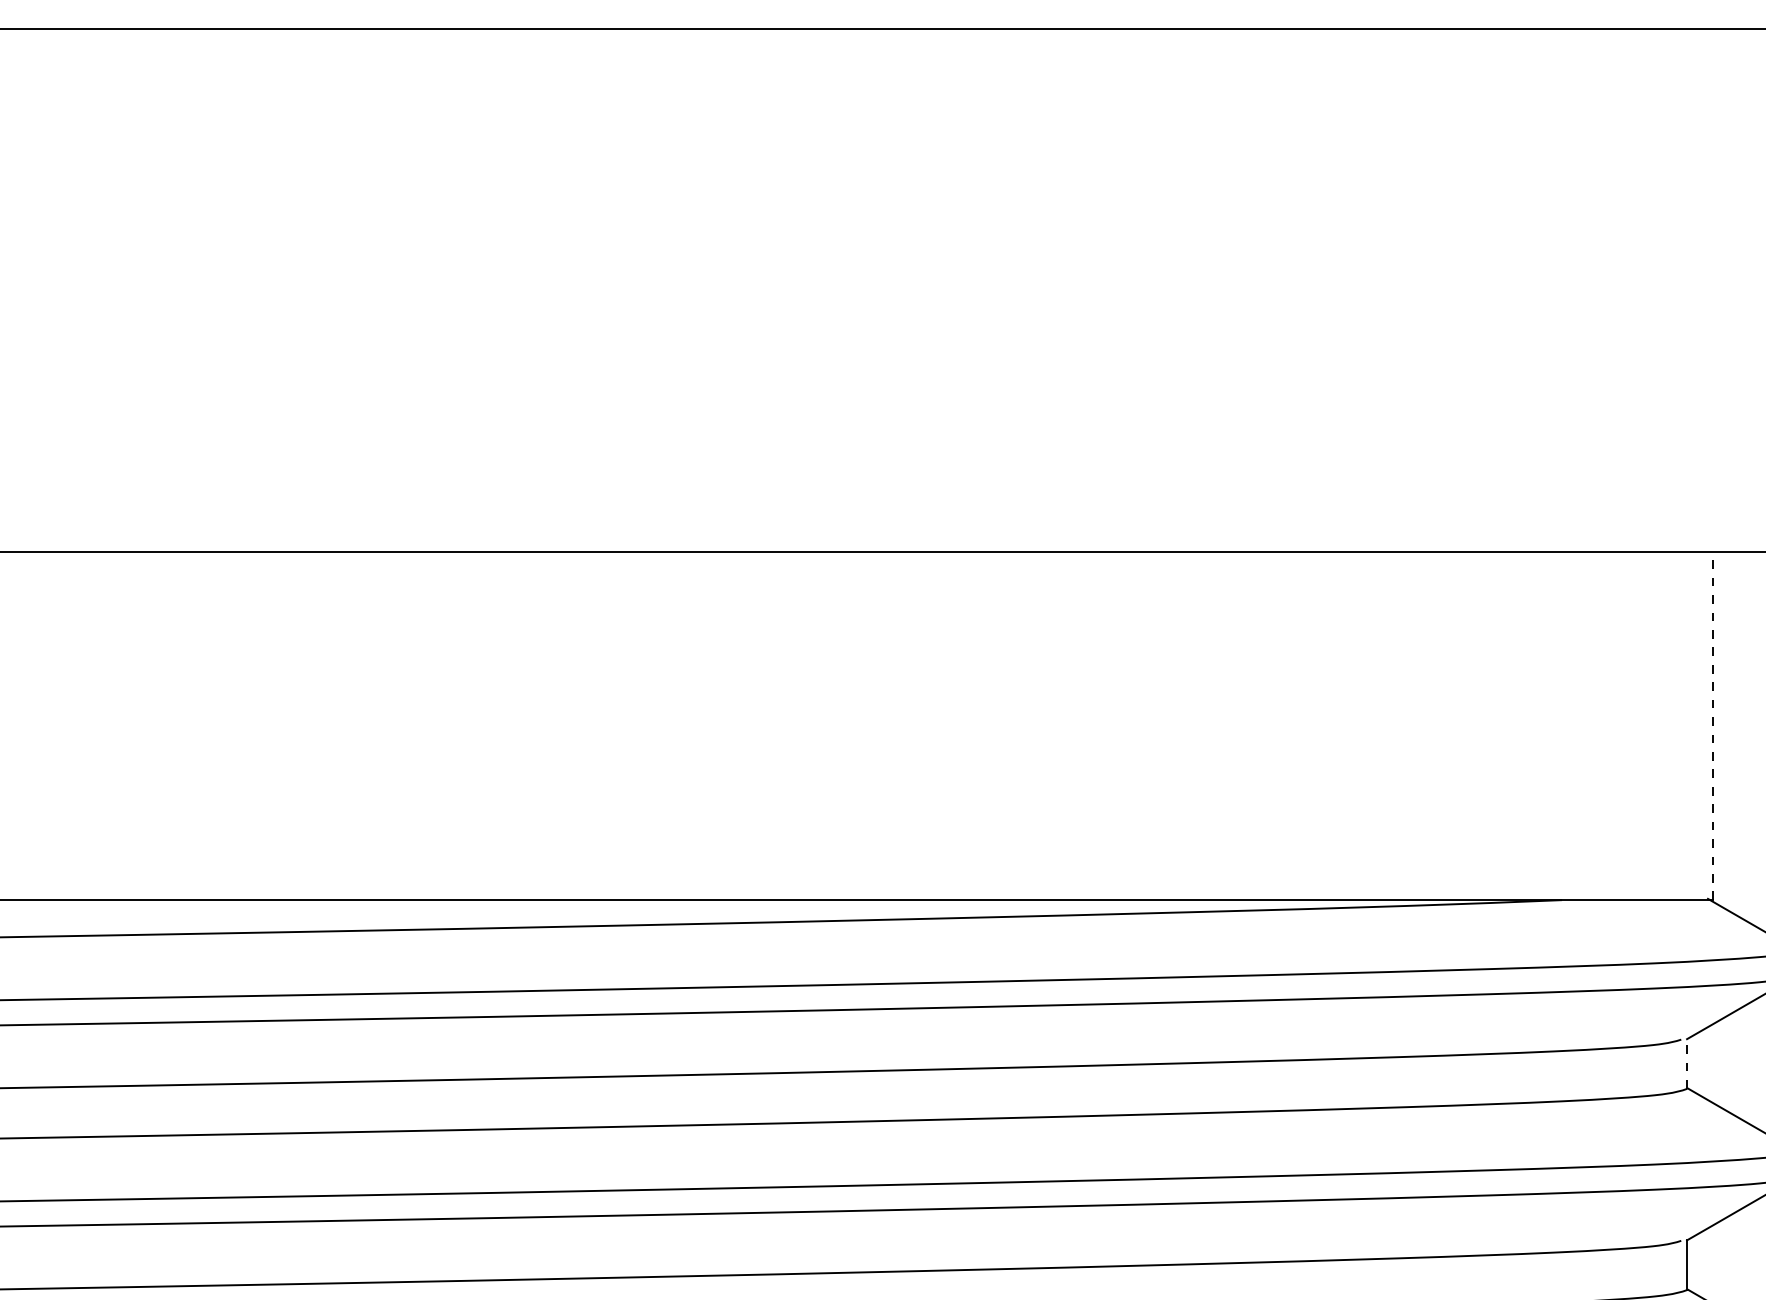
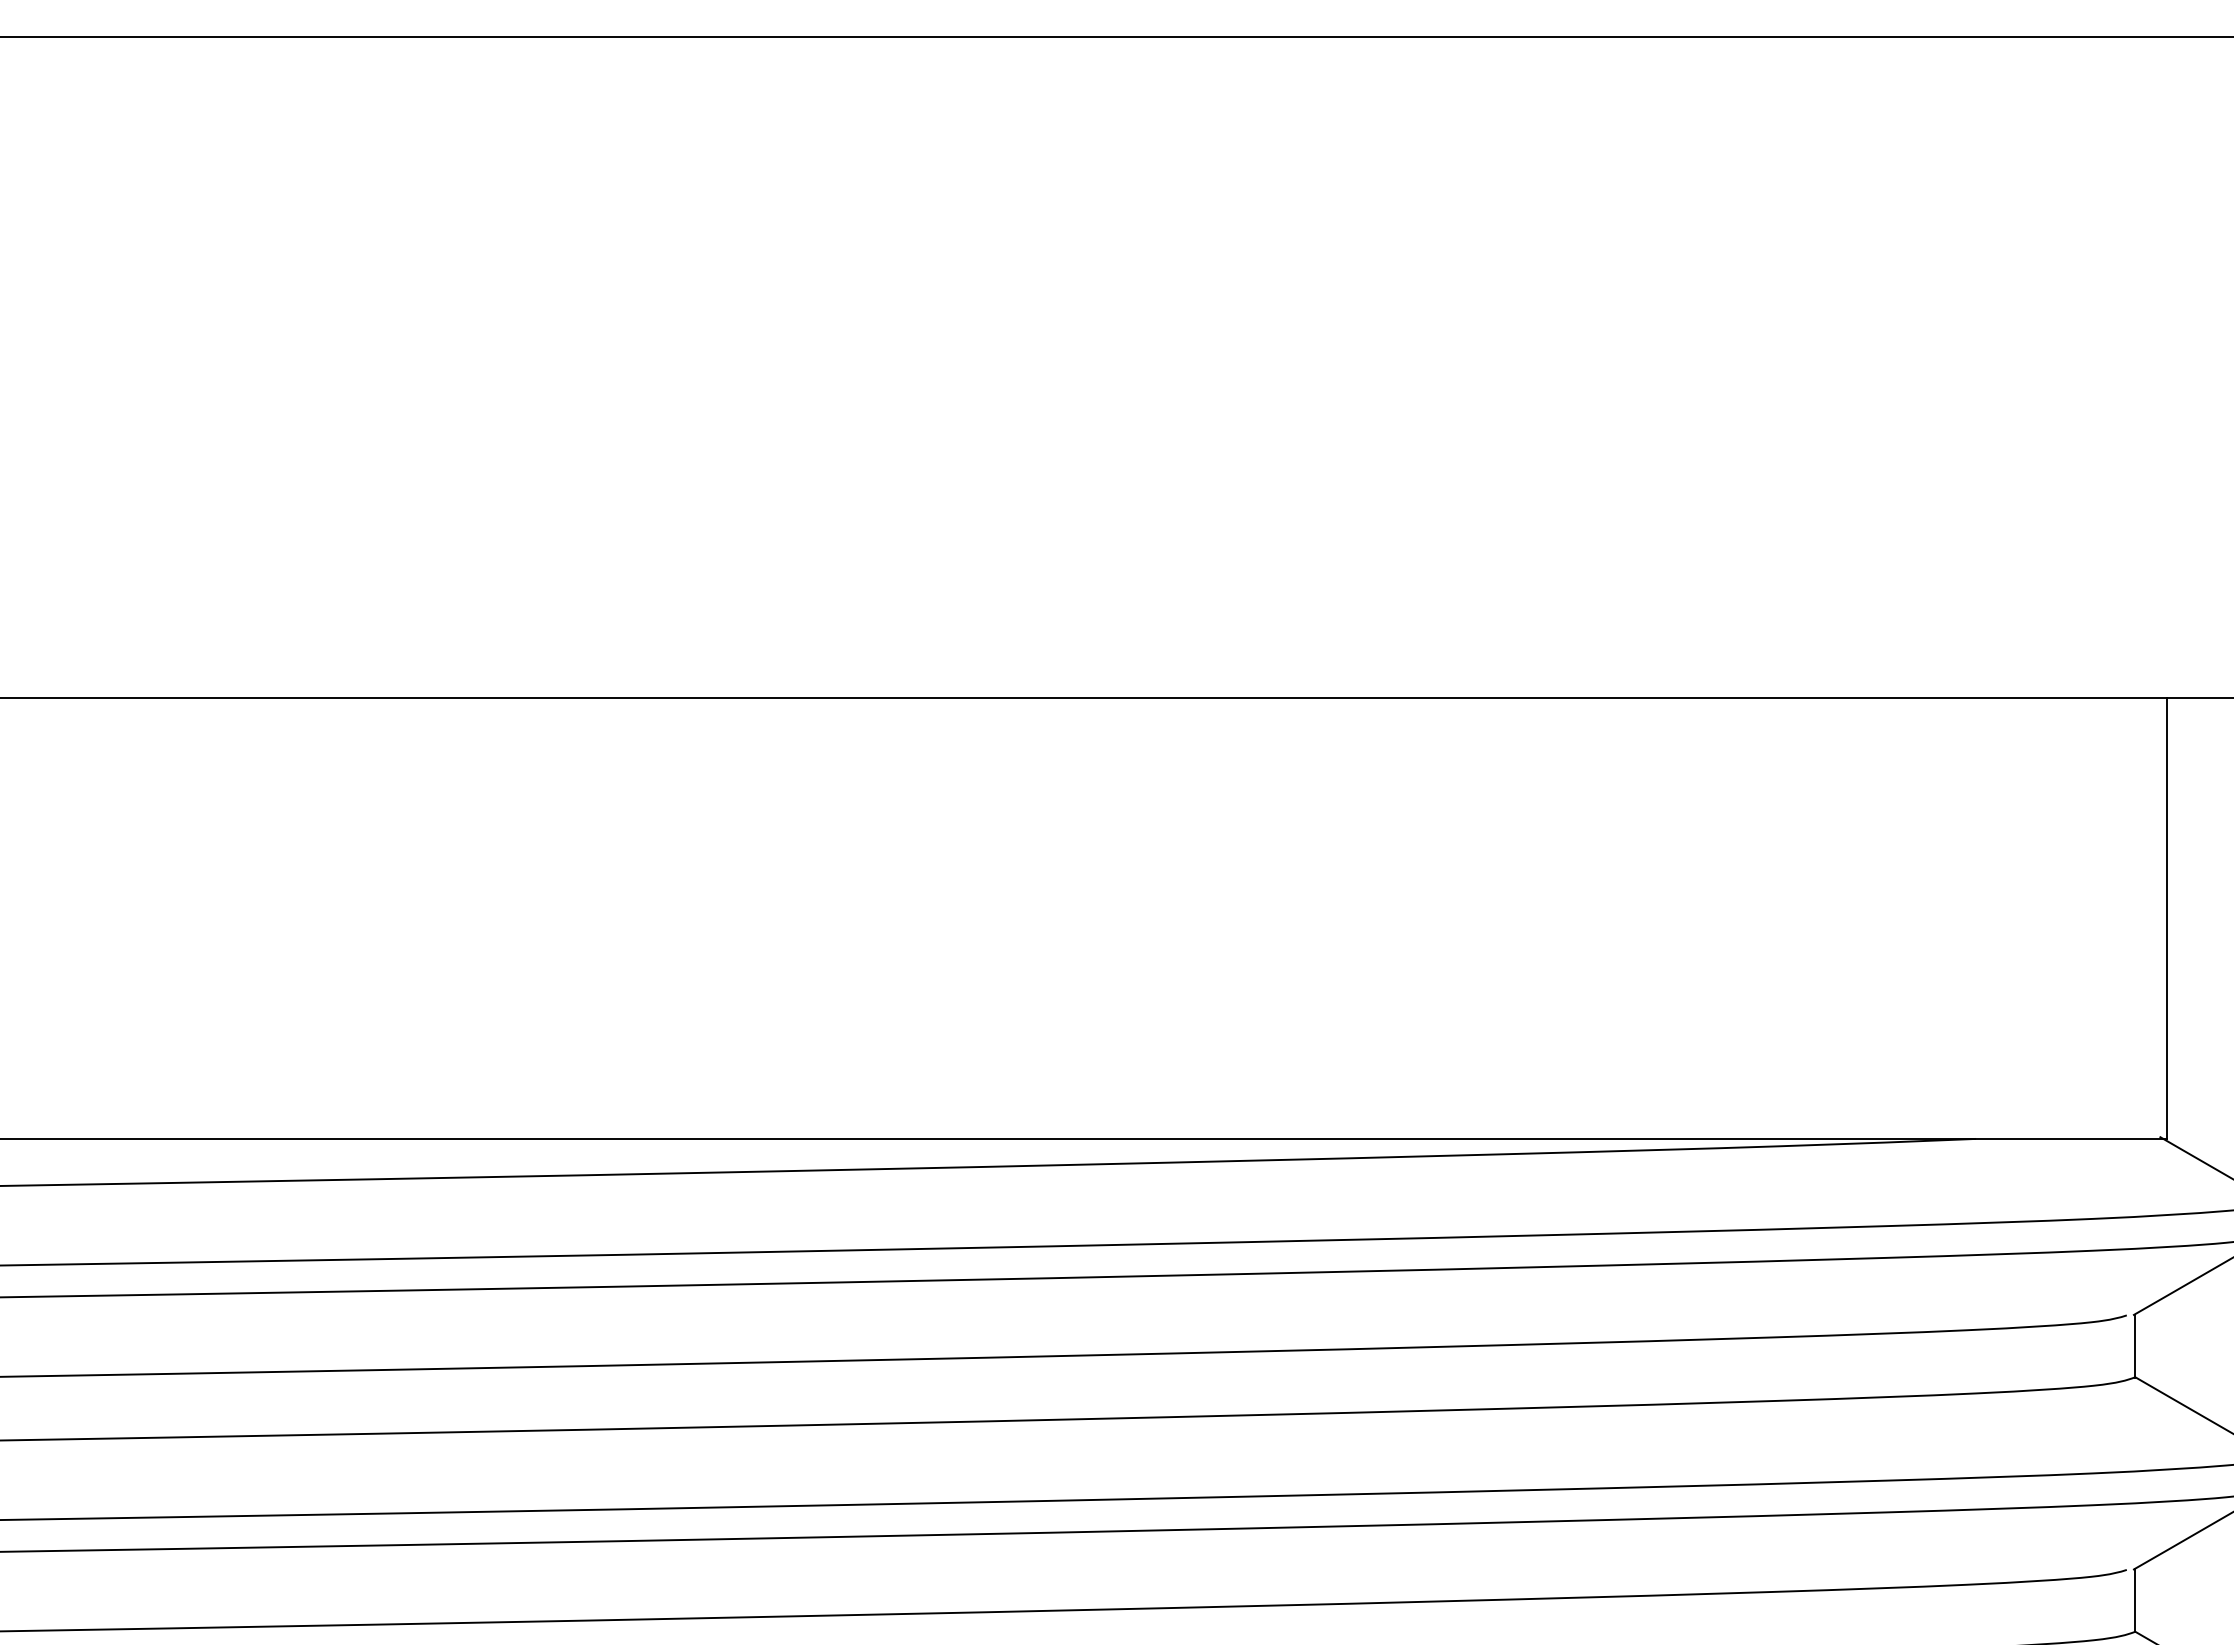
line: (1713, 725) -> (2167, 917), dashed -> solid
line: (1687, 1063) -> (2134, 1345), dashed -> solid

